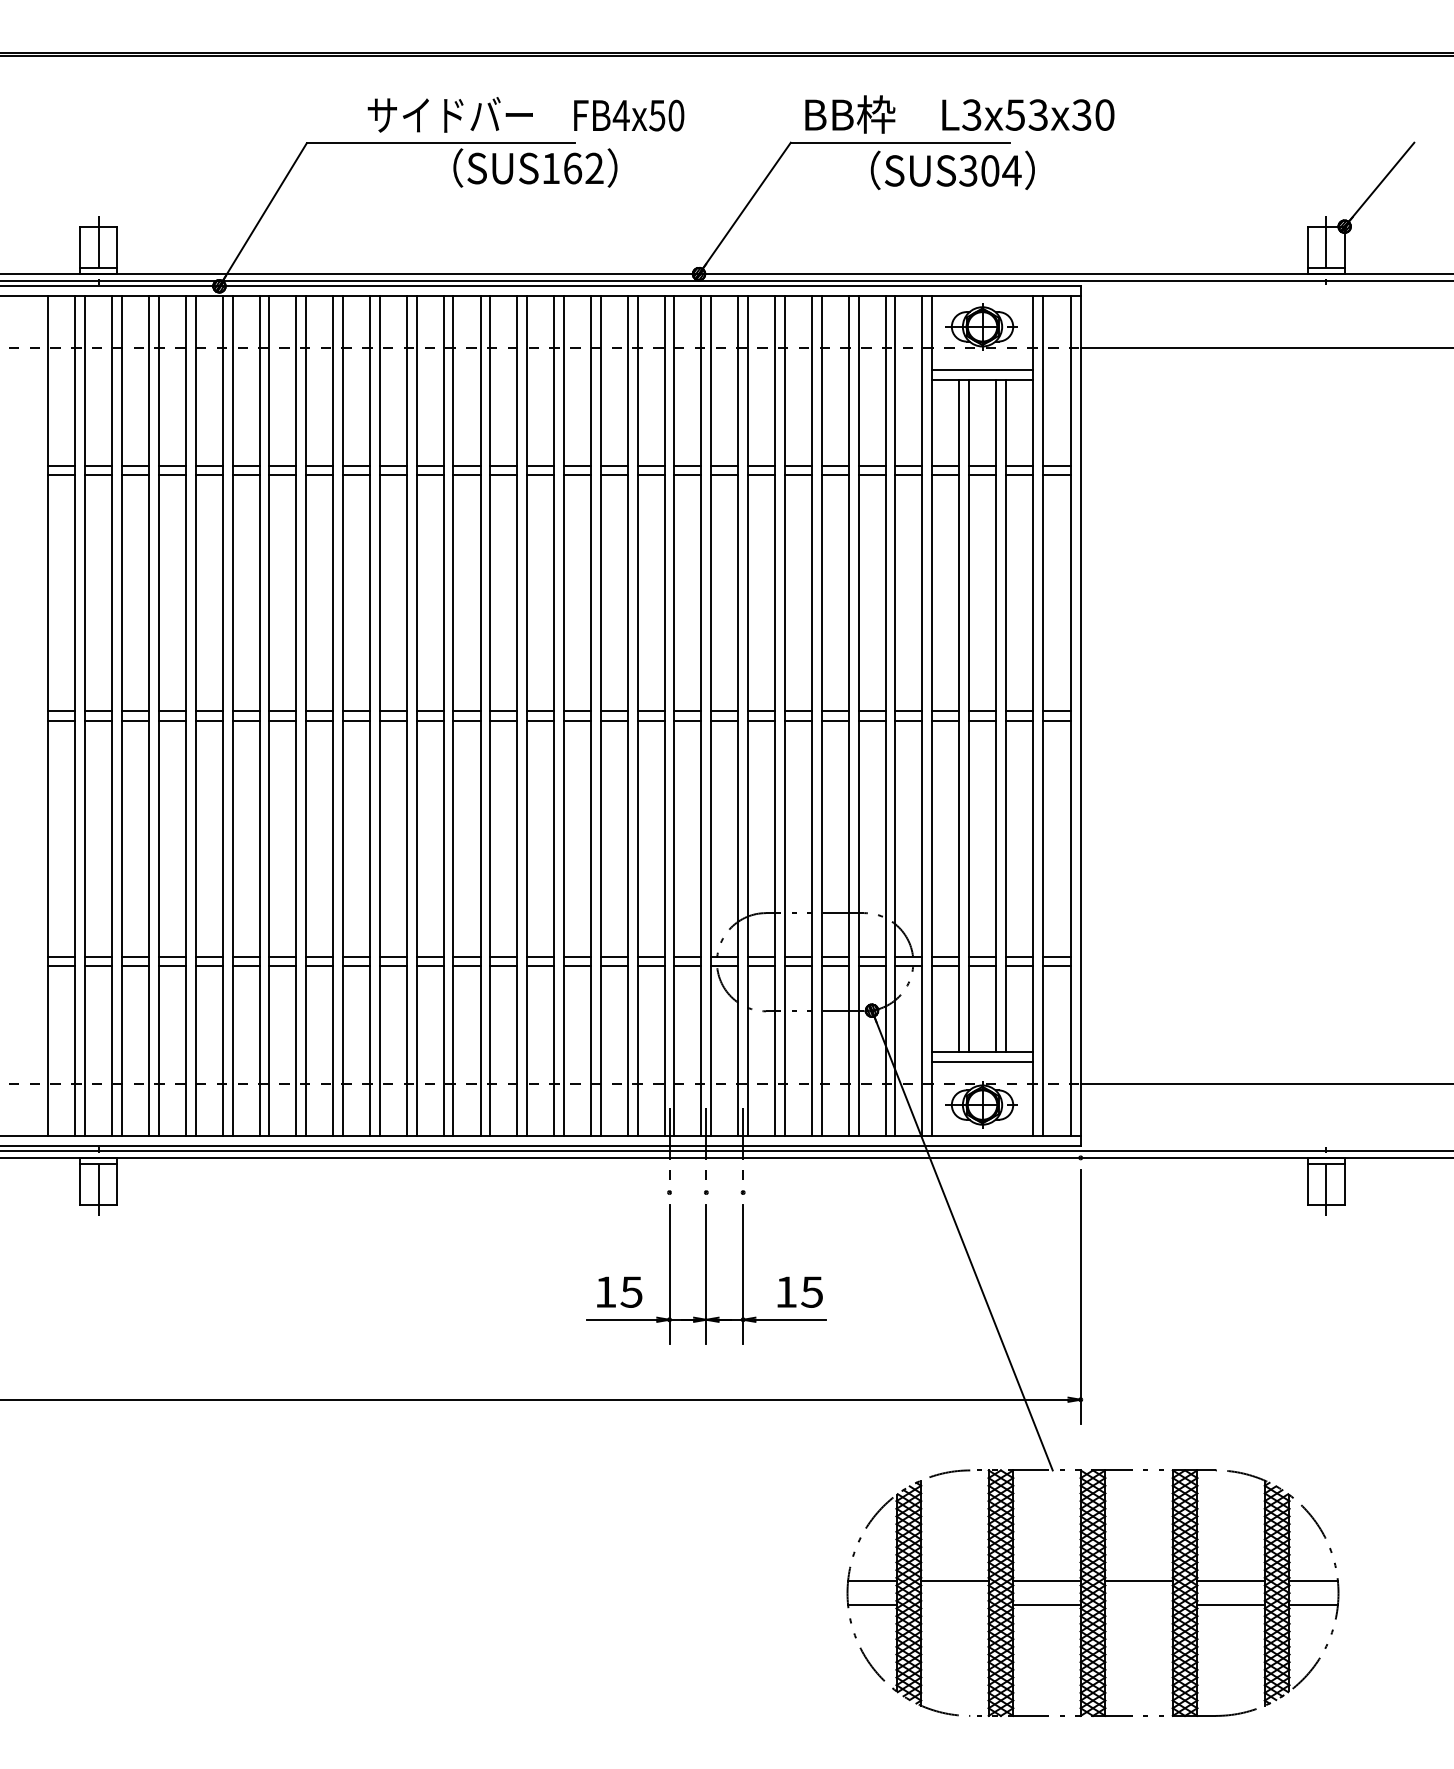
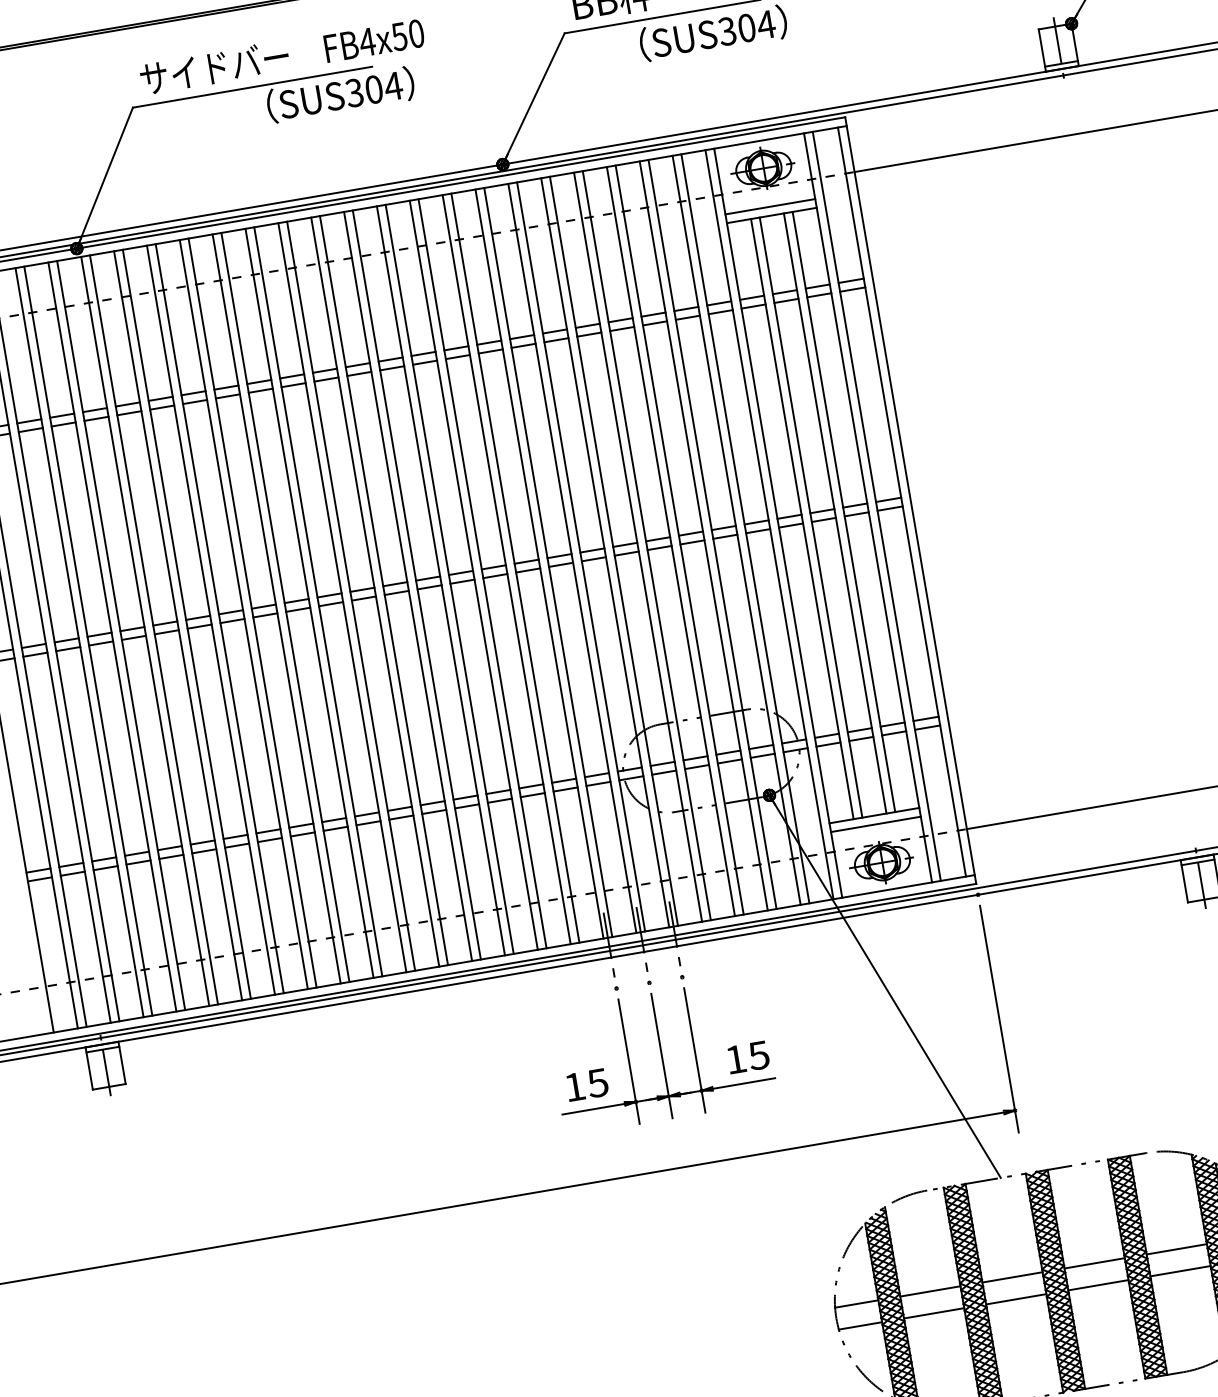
text: (525, 114) -> (281, 55), moved
text: (572, 168) -> (373, 89), SUS162 -> SUS304
line: (954, 1605) -> (933, 1313), added
line: (1138, 1605) -> (1097, 1285), added

